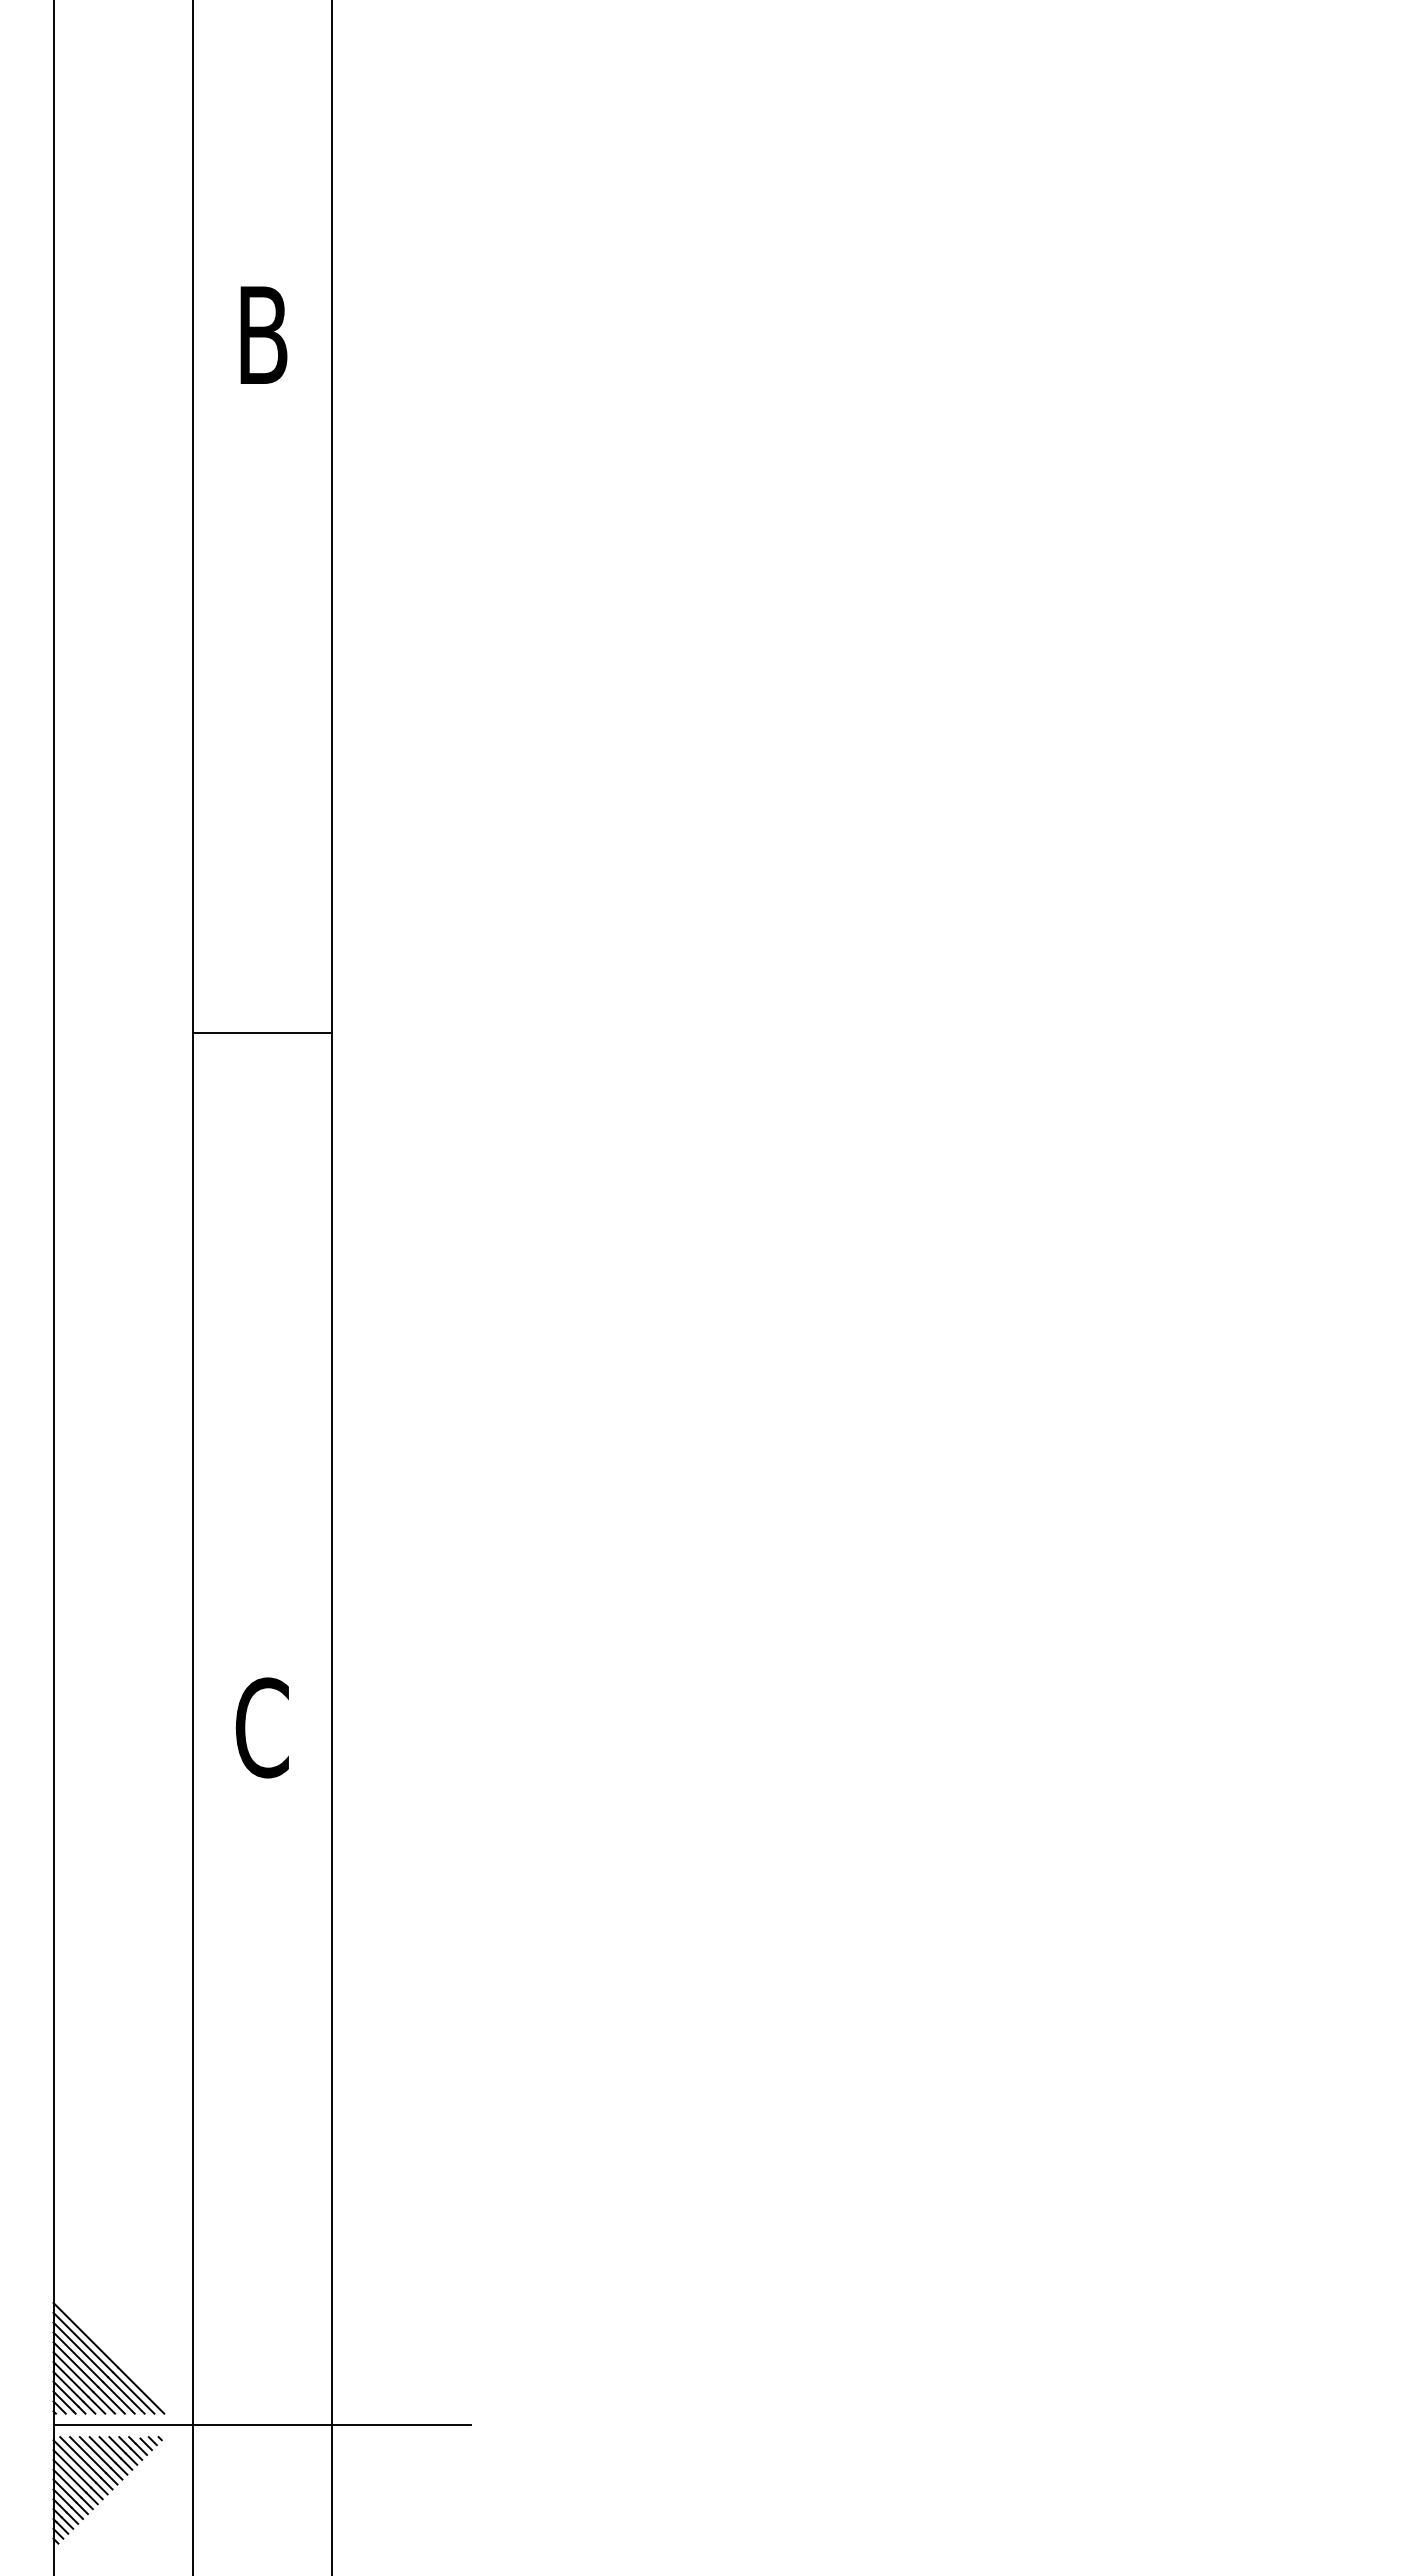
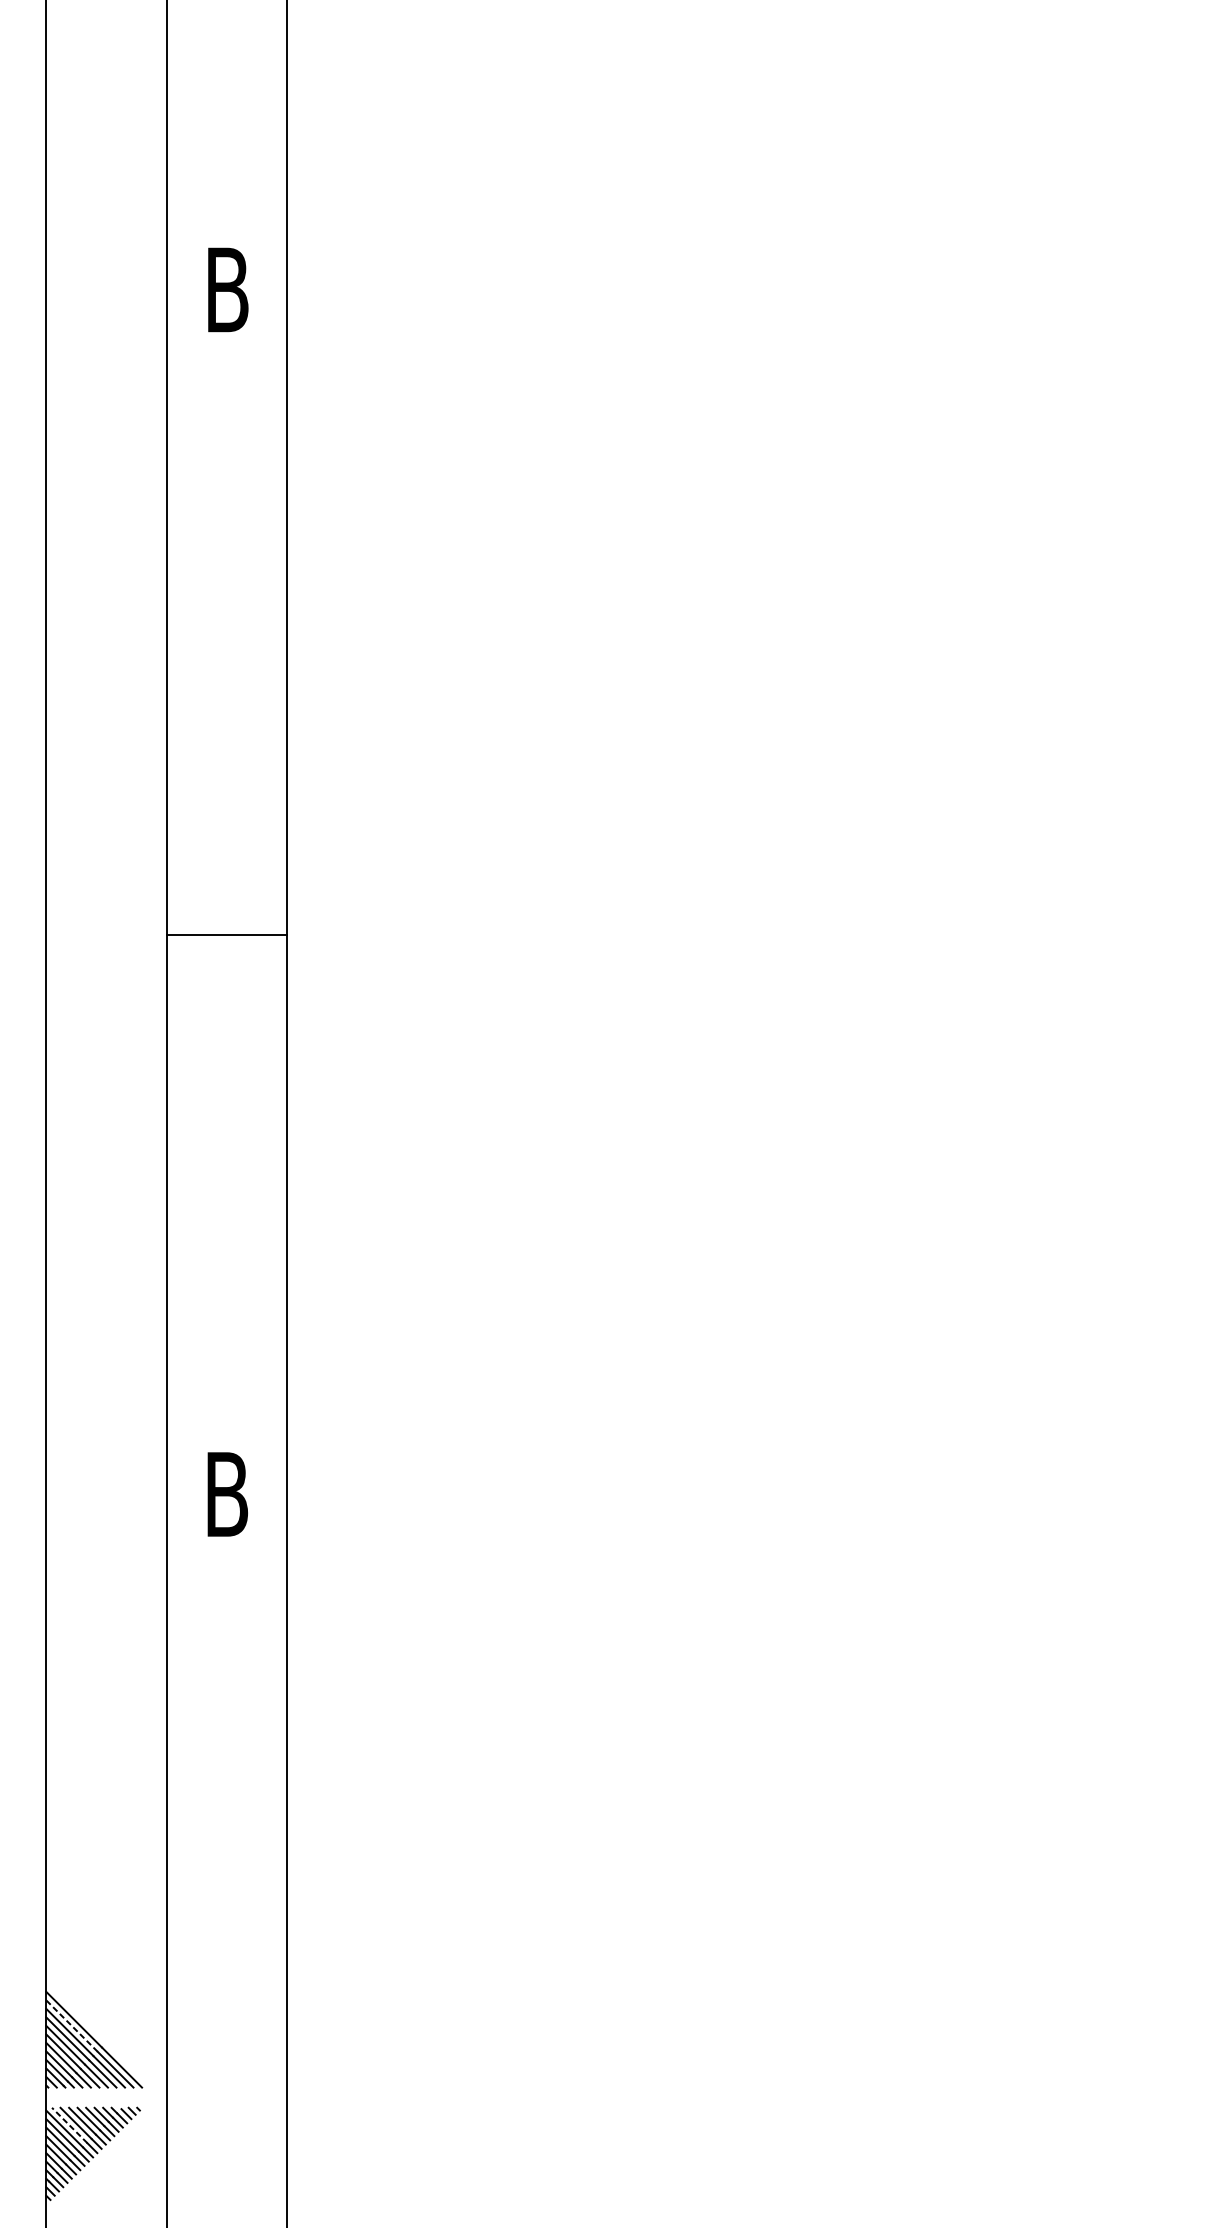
line: (262, 1032) -> (227, 934), moved
text: (261, 1727) -> (226, 1494), C -> B
line: (82, 2342) -> (71, 2026), solid -> dashed
line: (262, 2425) -> (227, 2097), removed
line: (80, 2457) -> (69, 2125), solid -> dashed

